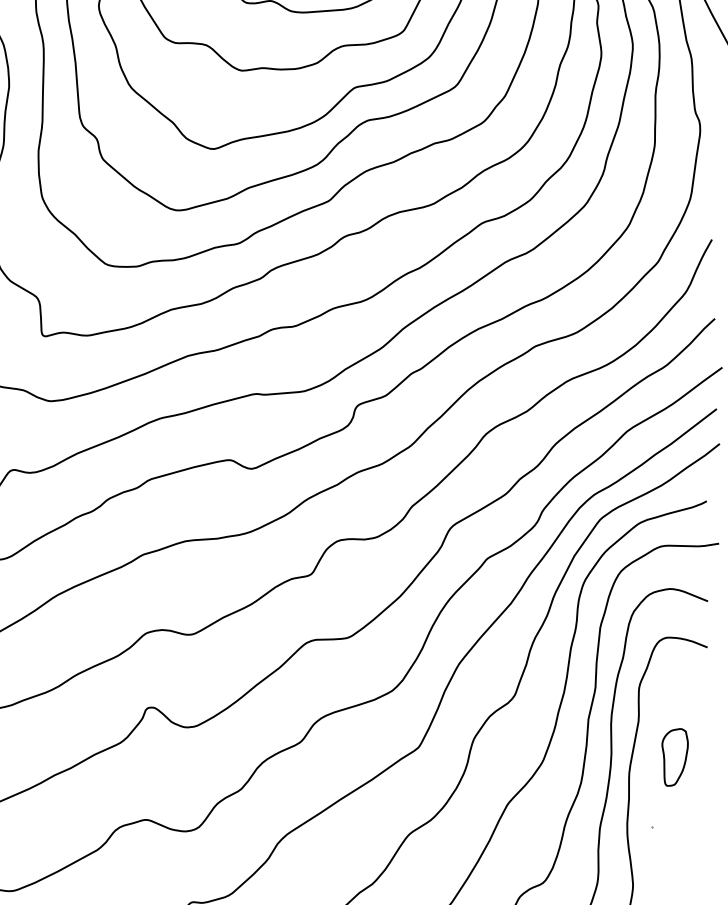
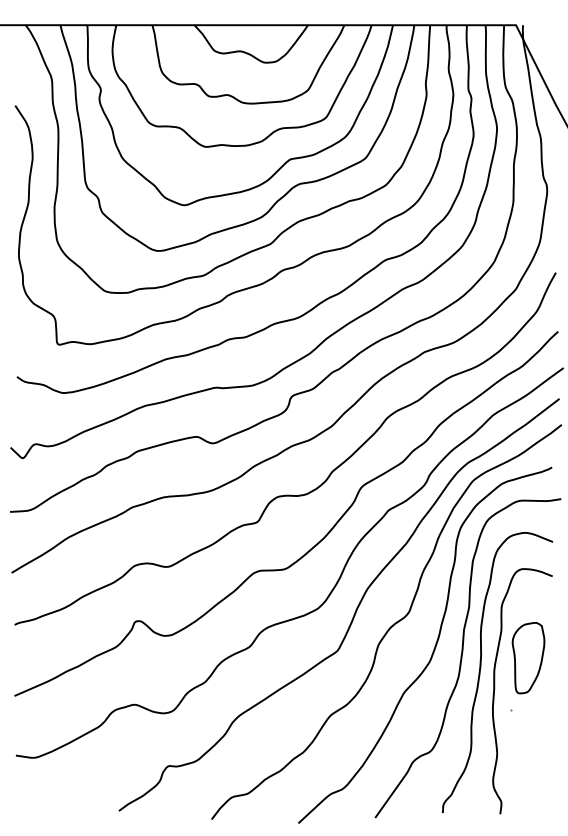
part: (675, 757) -> (528, 658), size x1.67

